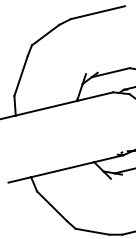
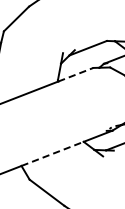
line: (95, 96) -> (75, 74), solid -> dashed
line: (63, 169) -> (53, 153), solid -> dashed

